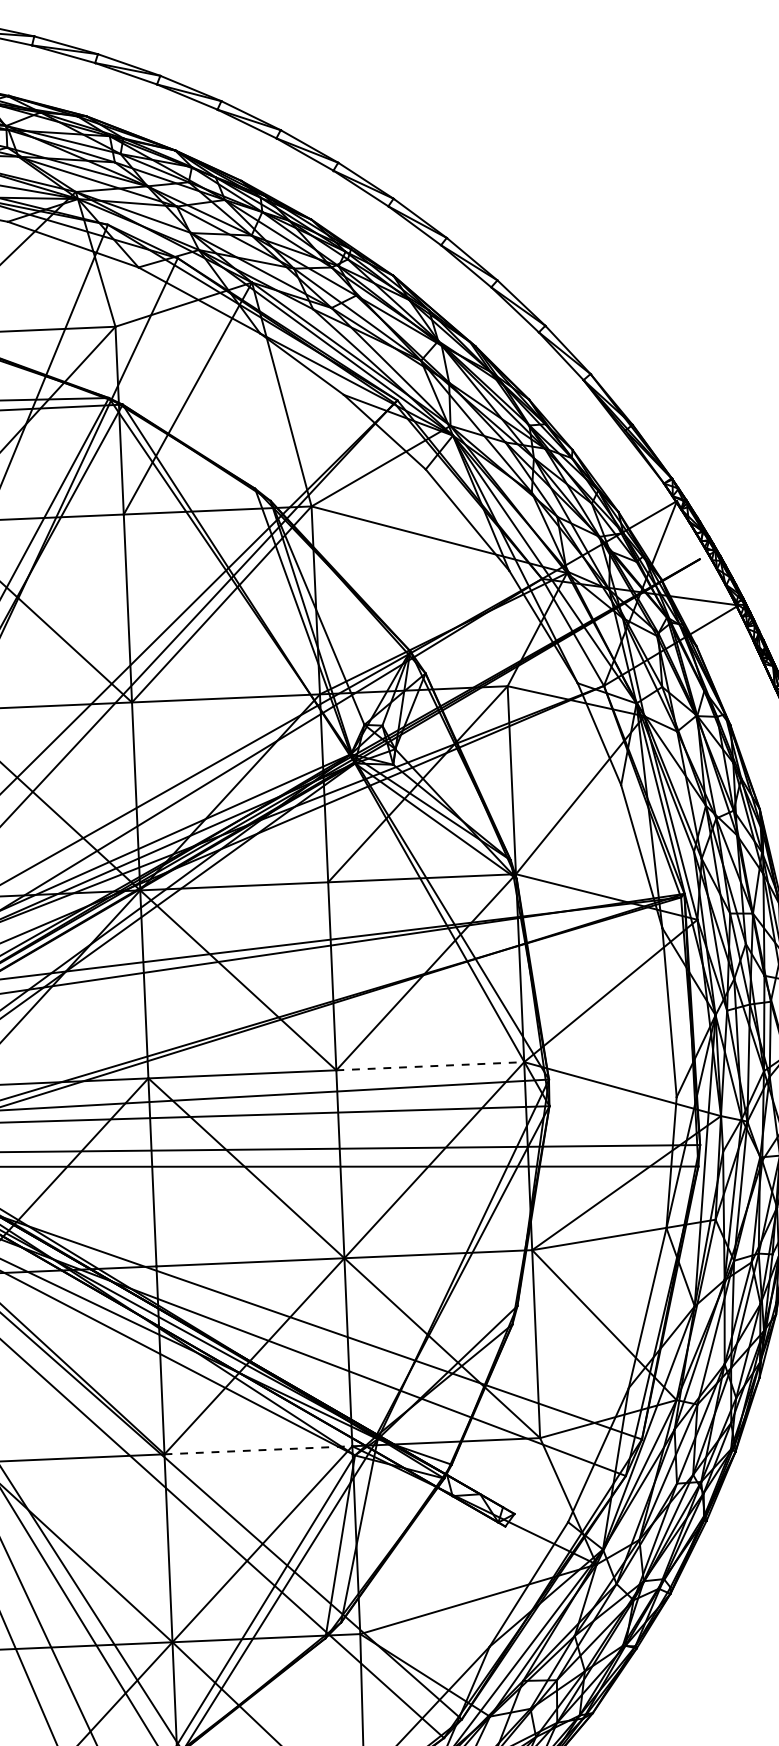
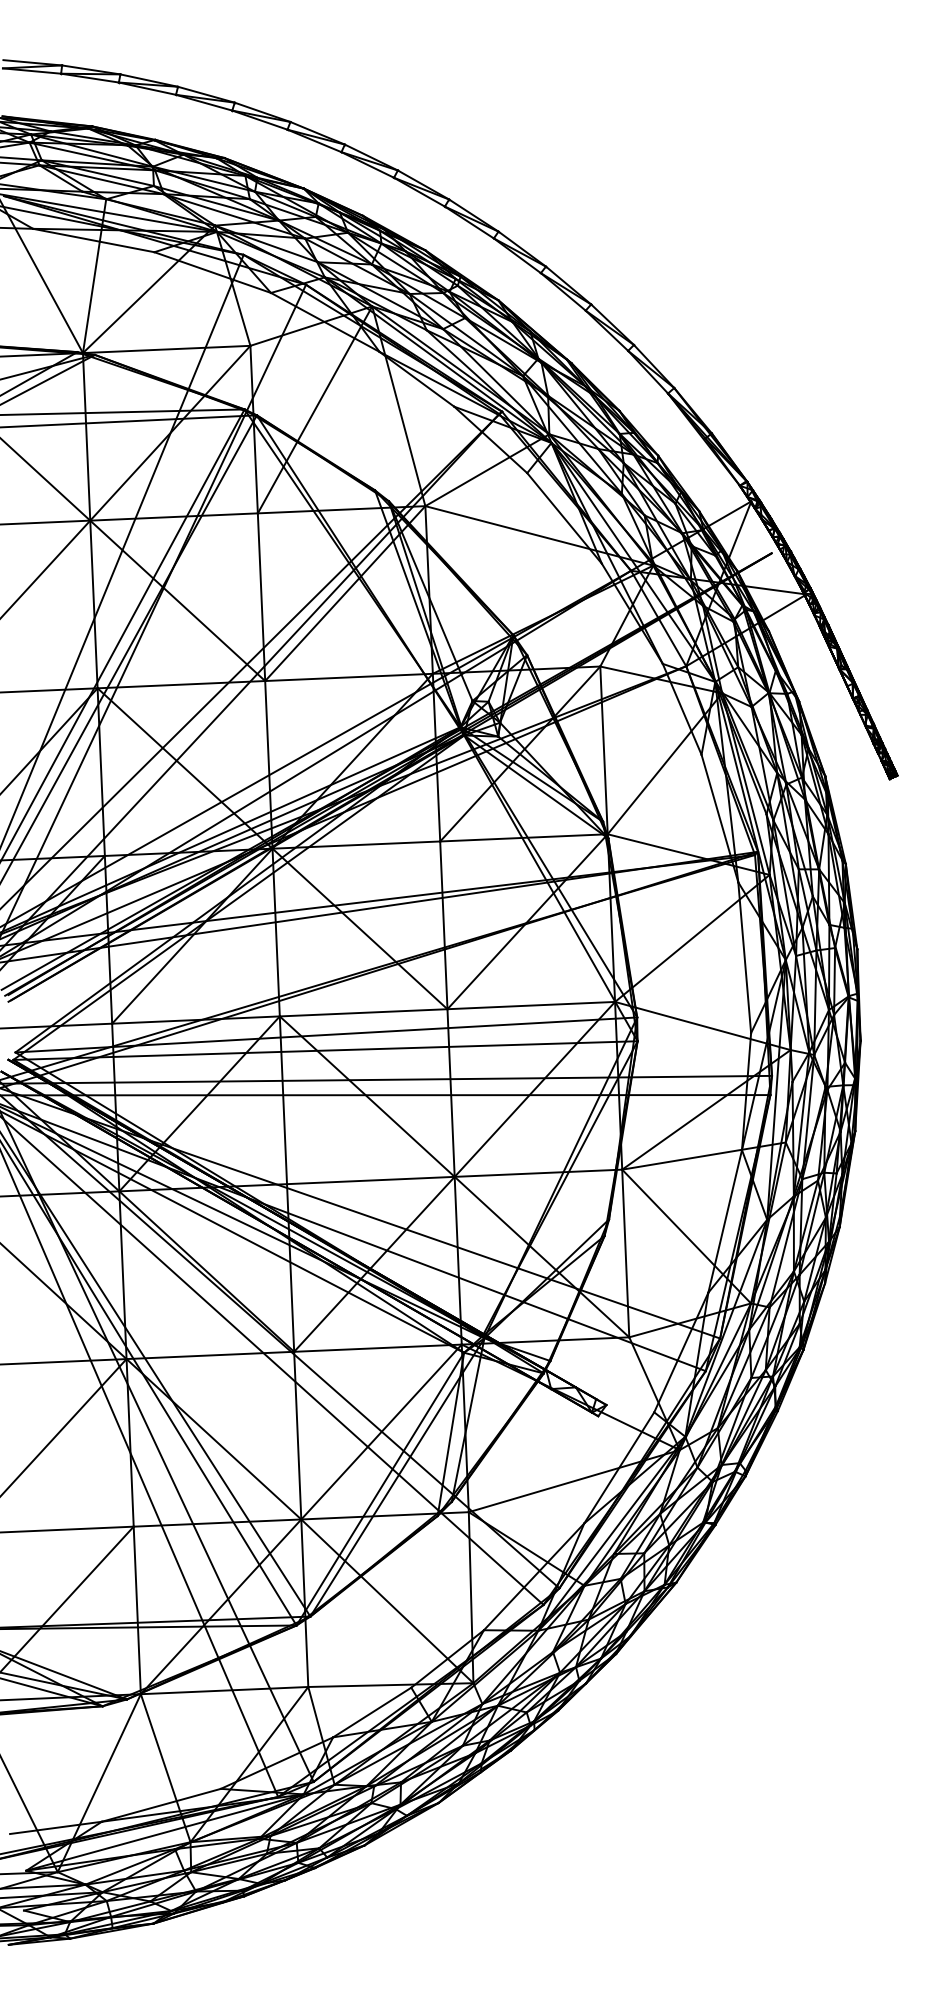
line: (430, 1066) -> (531, 1005), dashed -> solid
line: (257, 1450) -> (377, 1348), dashed -> solid

